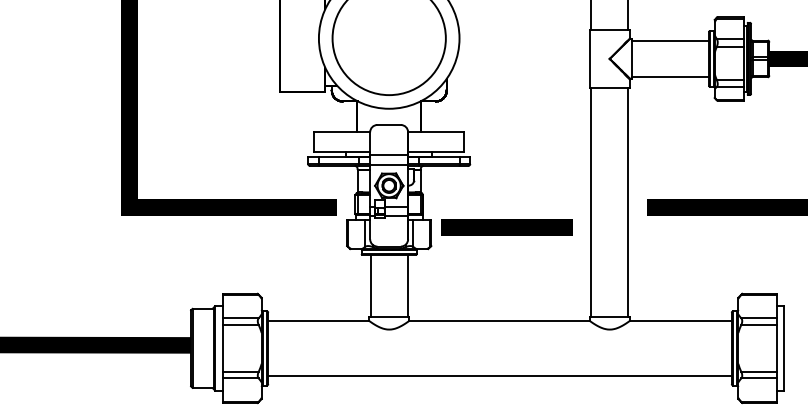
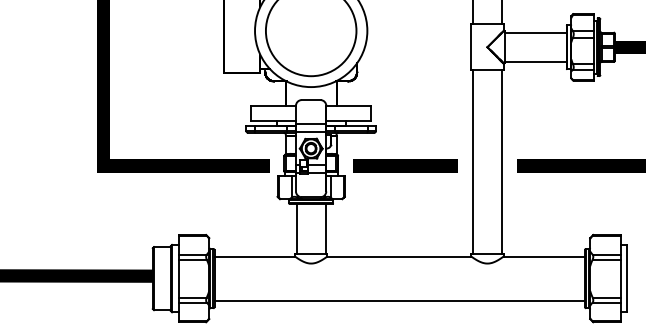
line: (507, 226) -> (405, 165), moved

